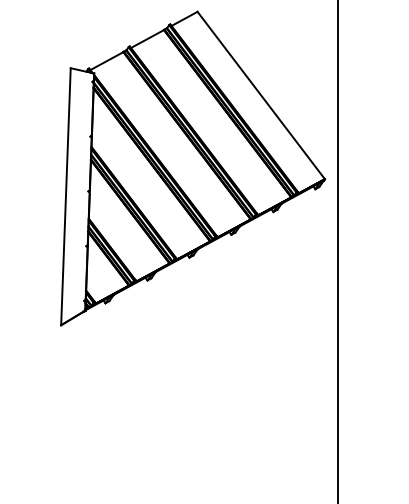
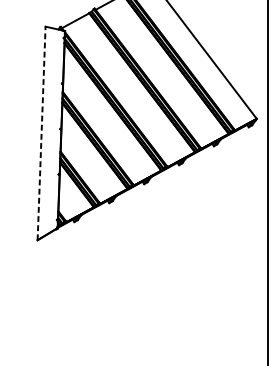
line: (65, 196) -> (41, 133), solid -> dashed

